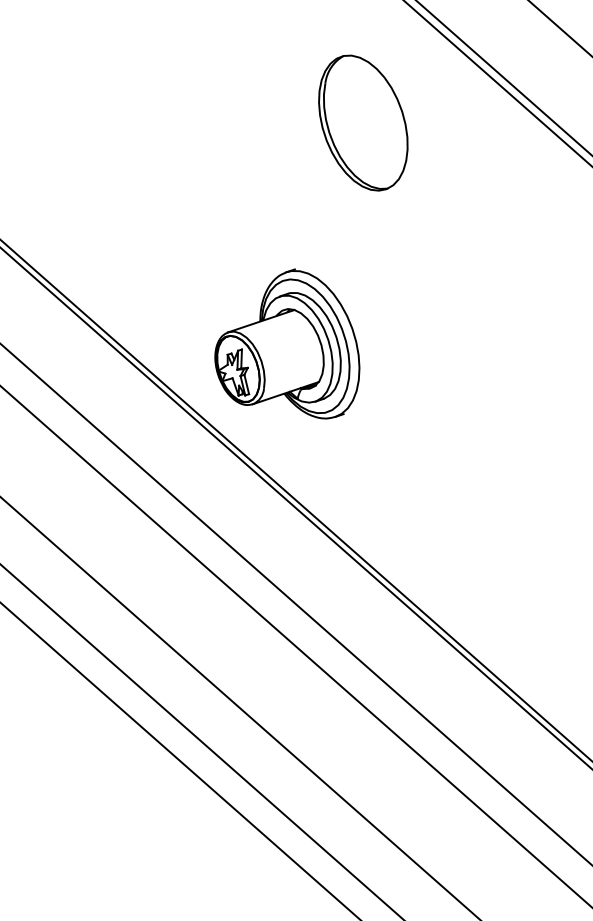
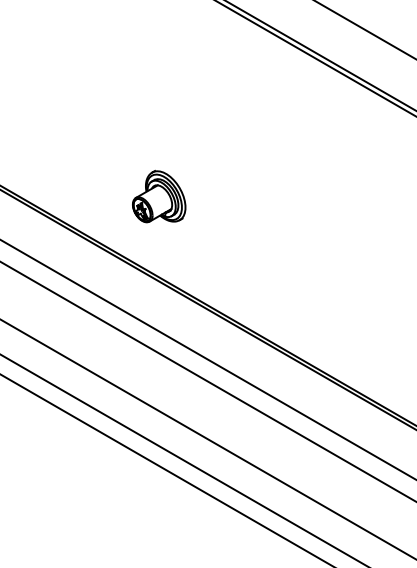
part: (362, 122) -> (174, 59), removed
part: (290, 340) -> (158, 196), size x0.6

